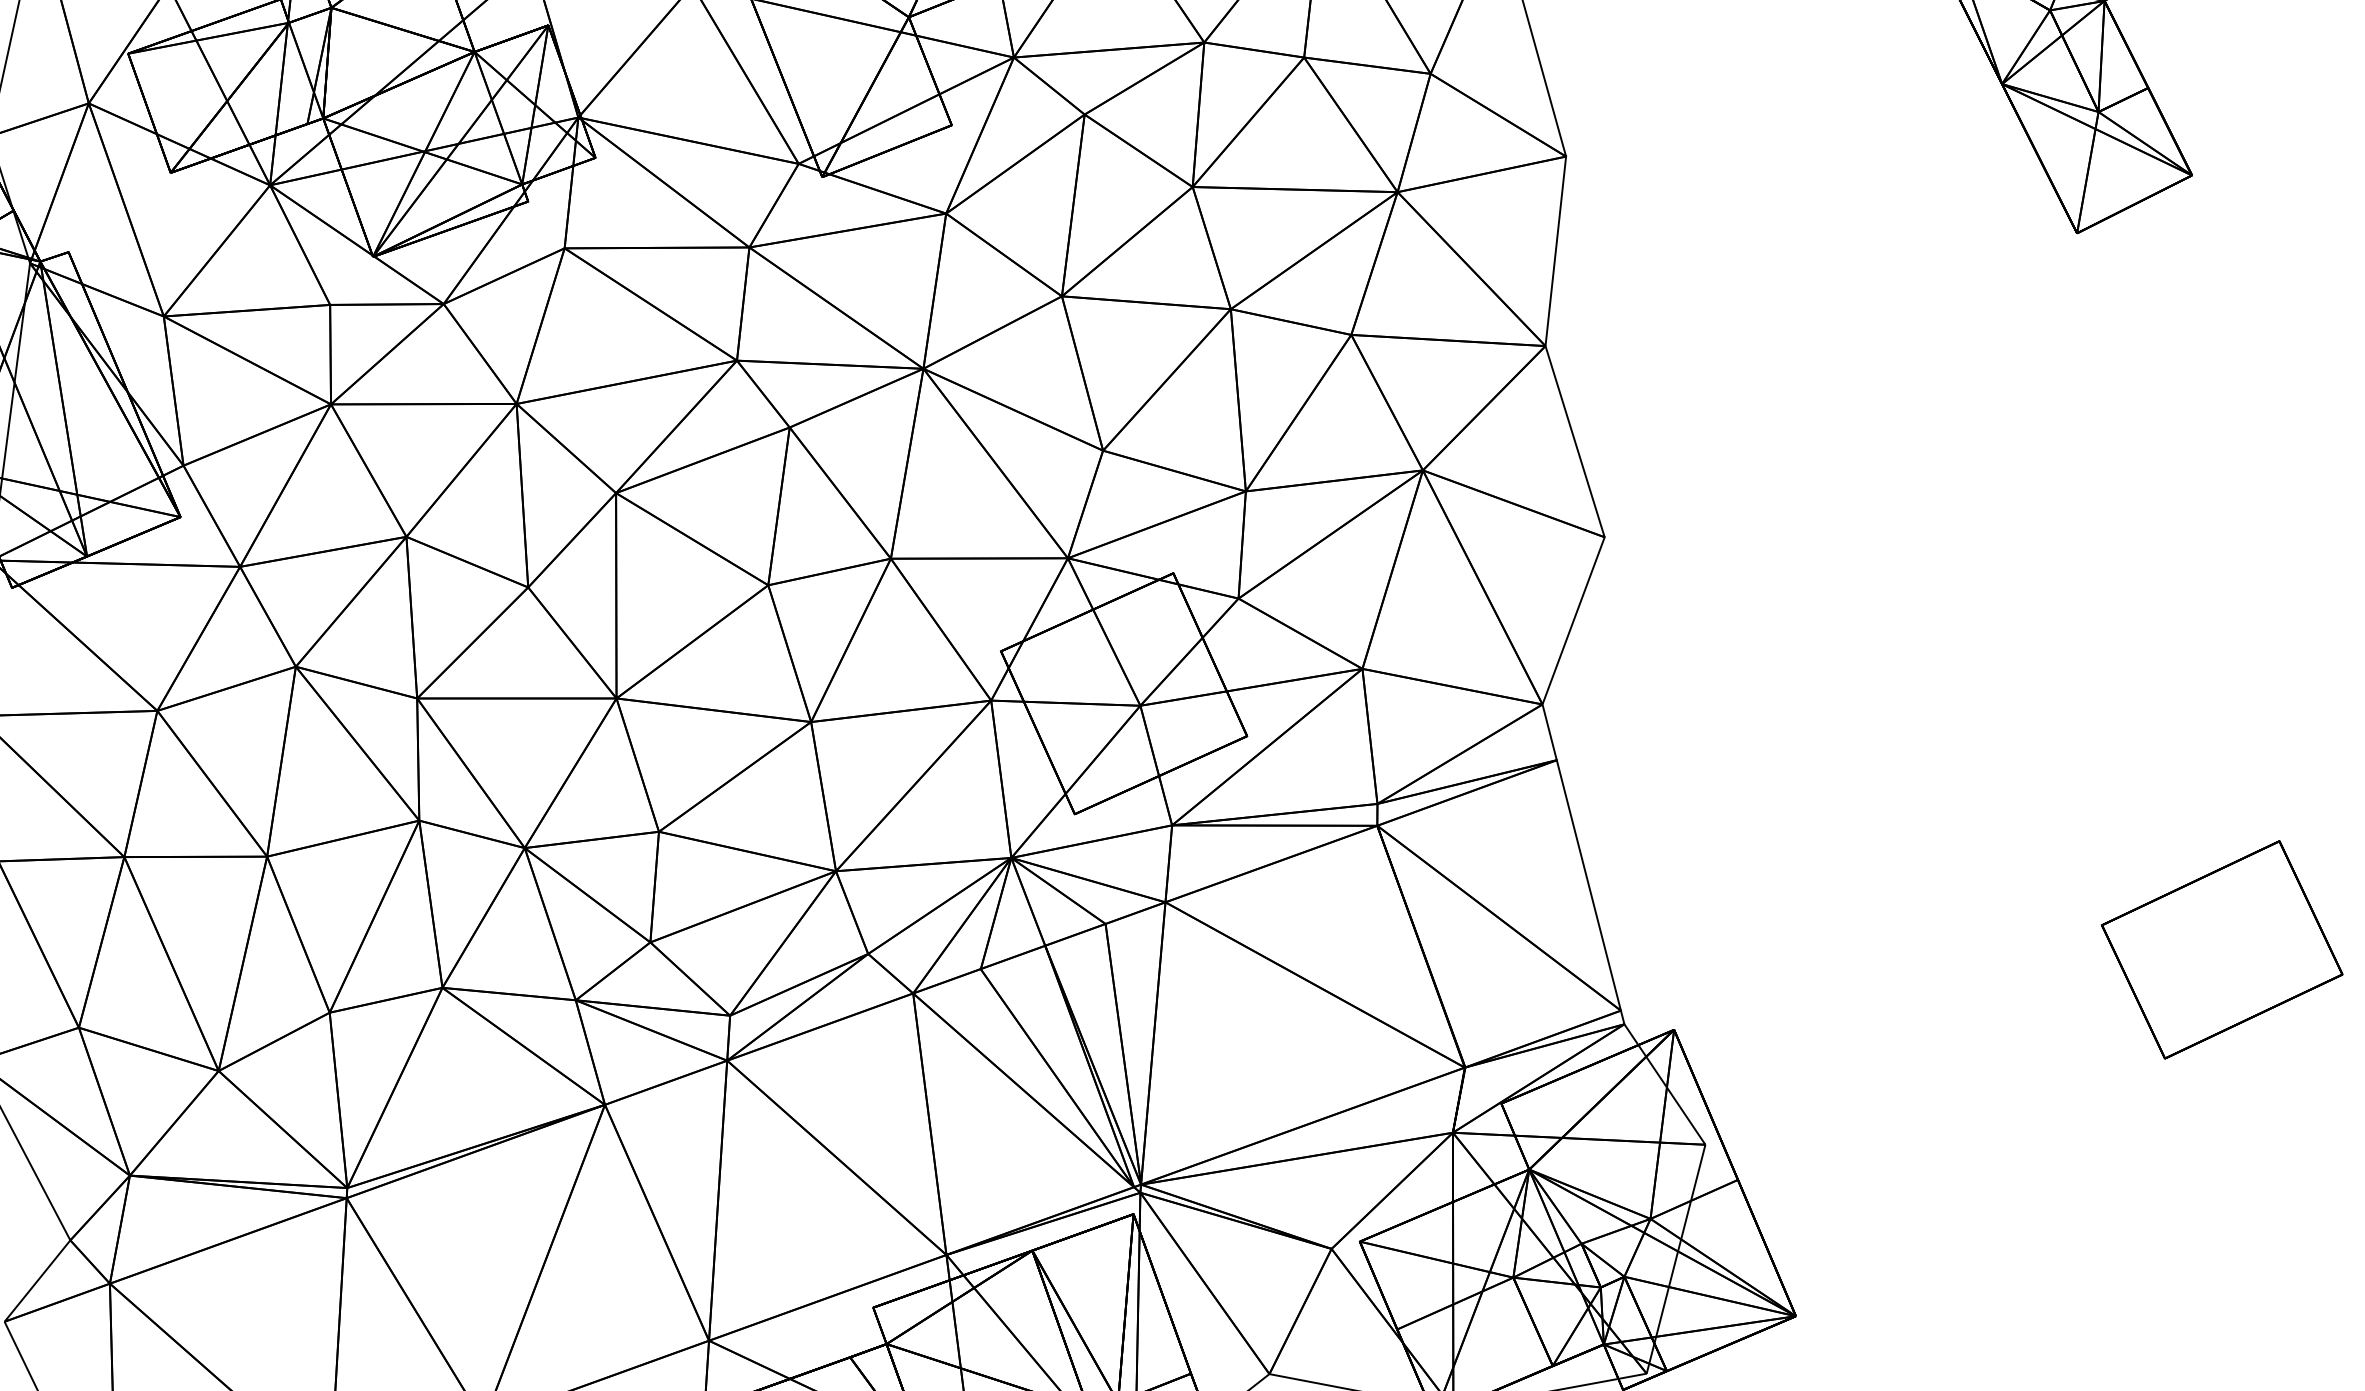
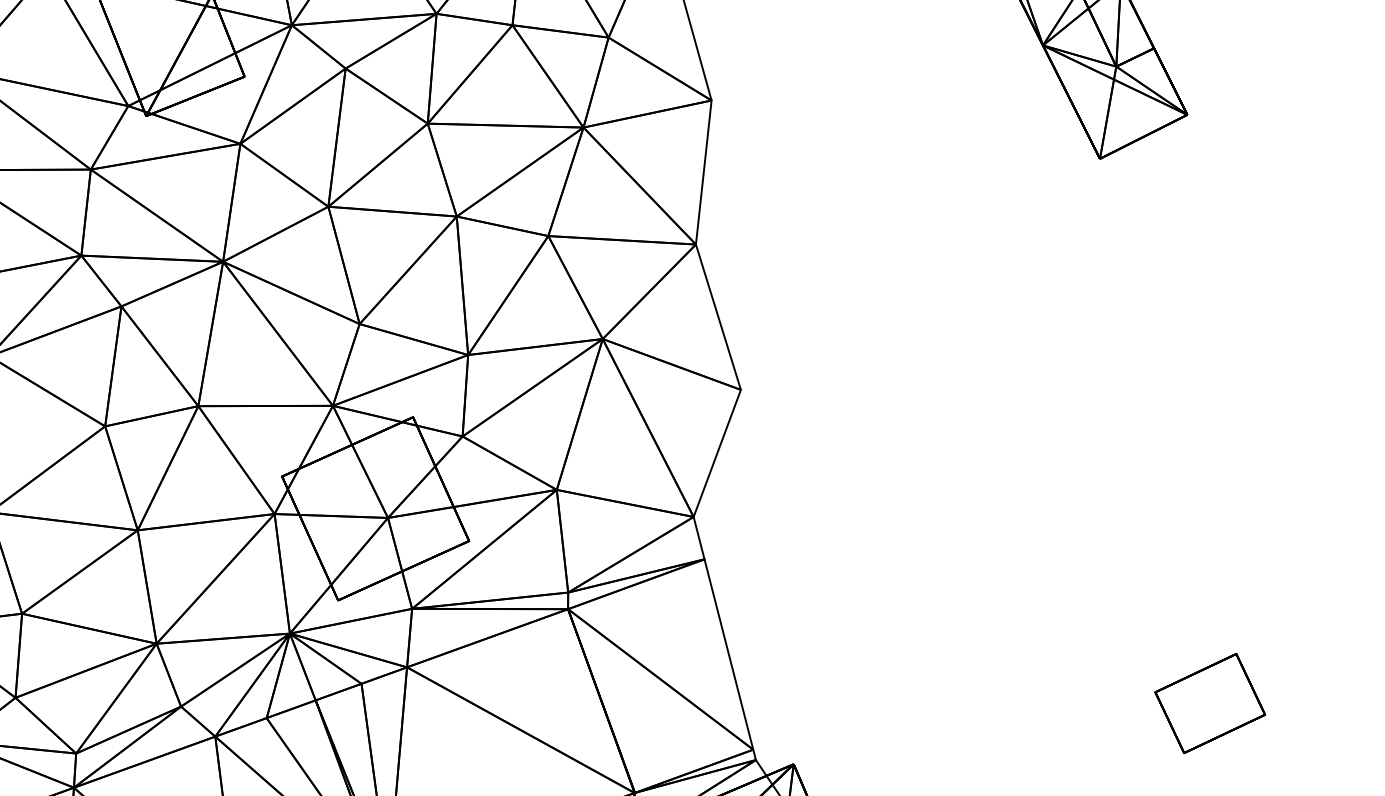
part: (2221, 949) -> (1209, 703), size x0.6

